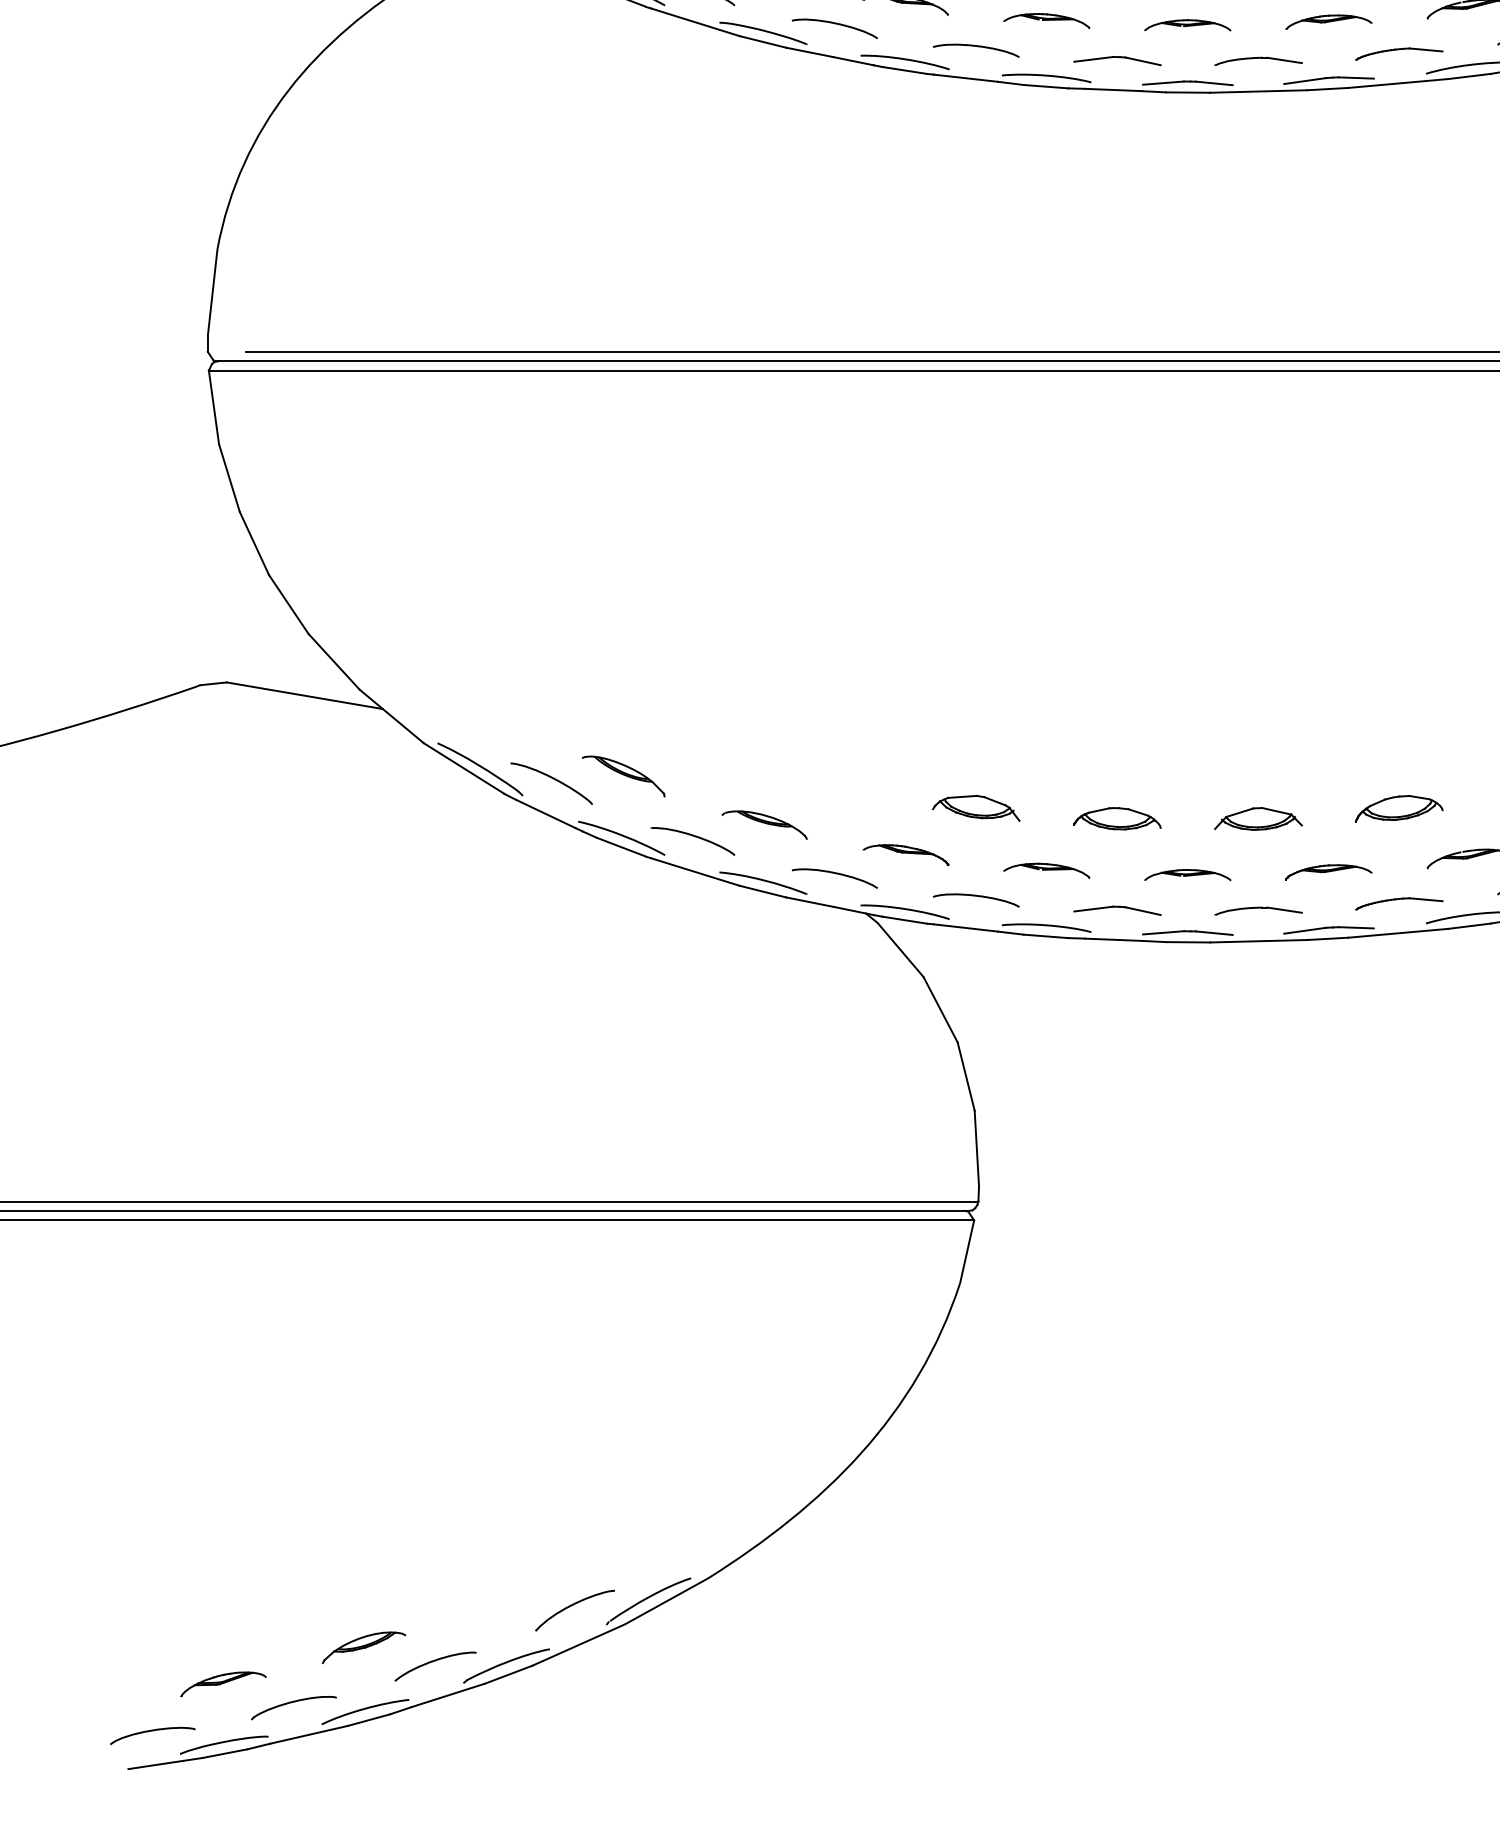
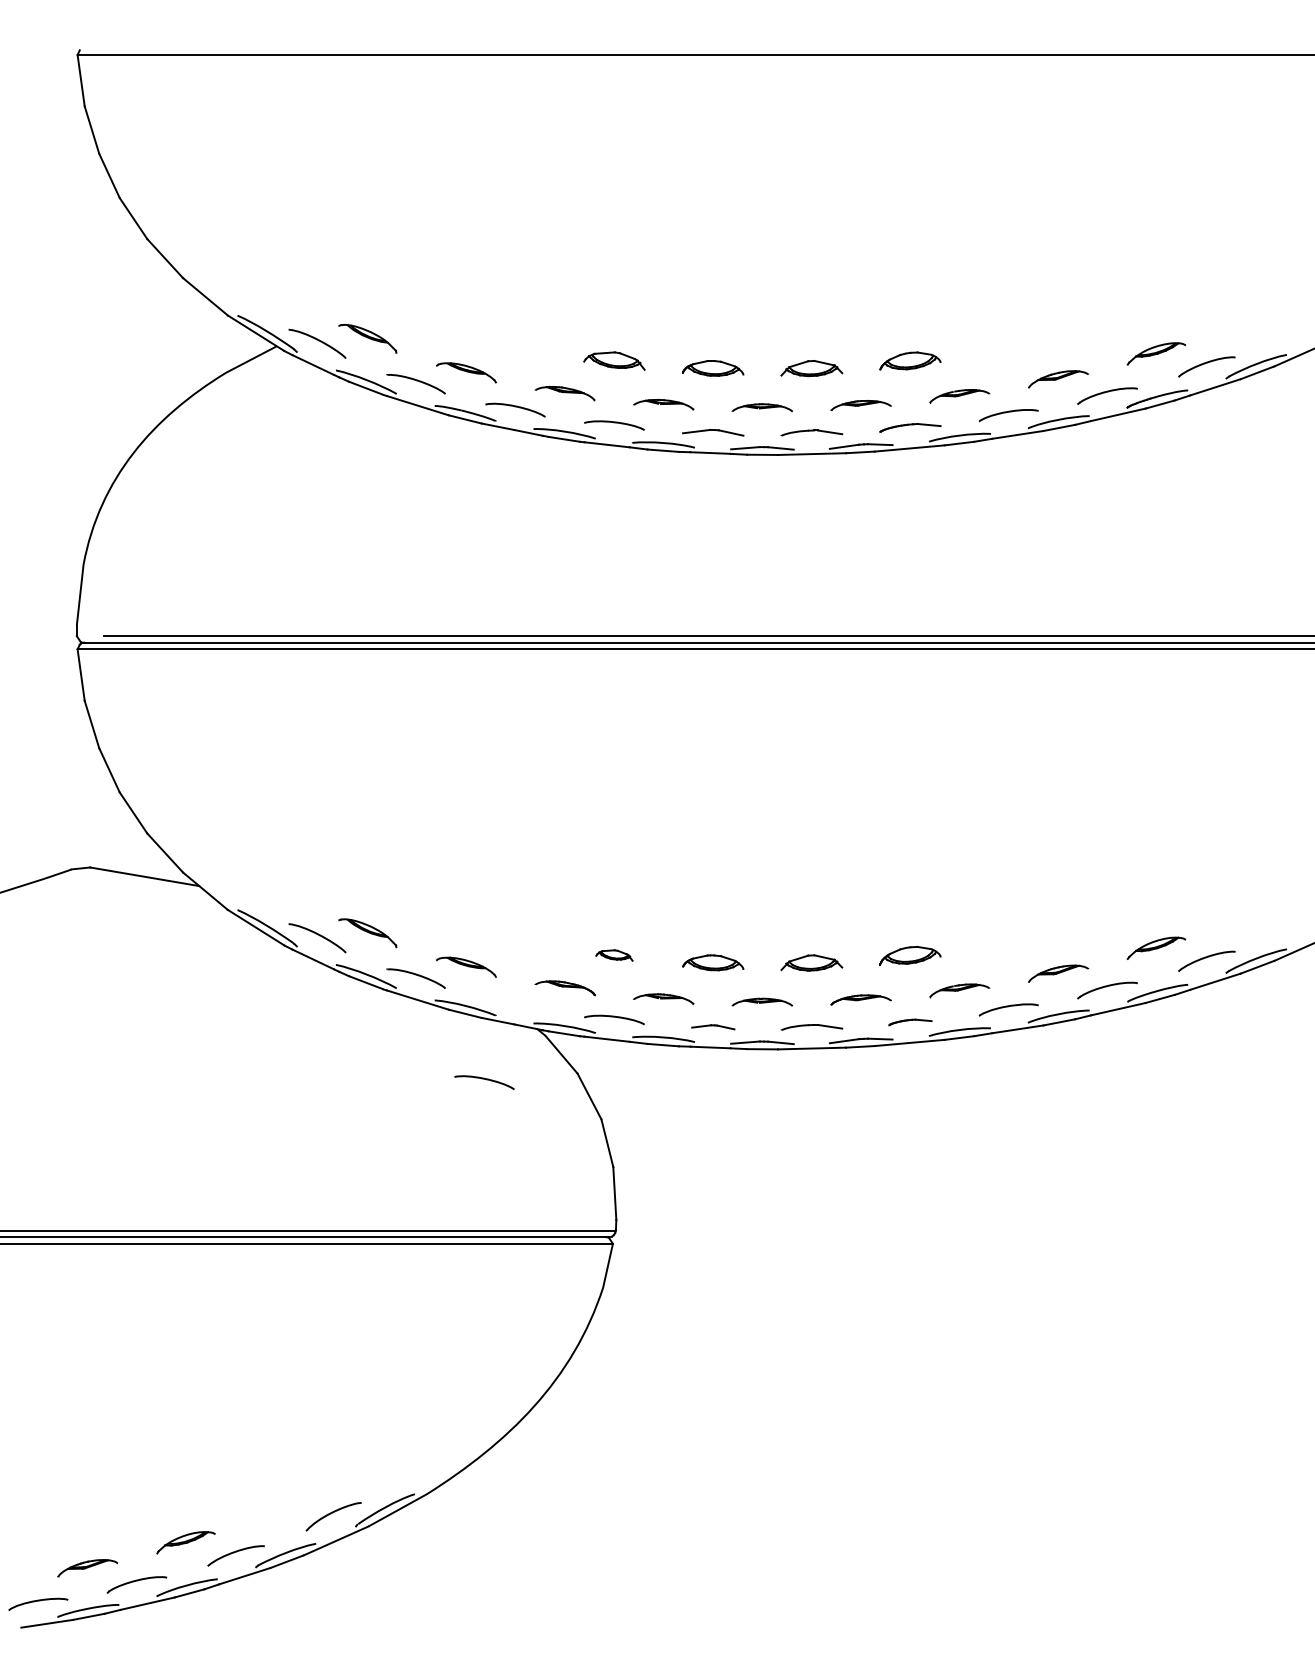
part: (976, 808) -> (614, 955), size x0.6
curve: (837, 875) -> (486, 1080), moved
part: (1399, 904) -> (910, 1022), size x0.7
part: (1117, 911) -> (713, 1027), size x0.7

